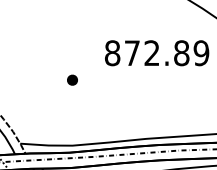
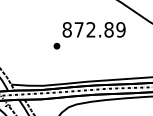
part: (71, 79) -> (56, 45), moved

